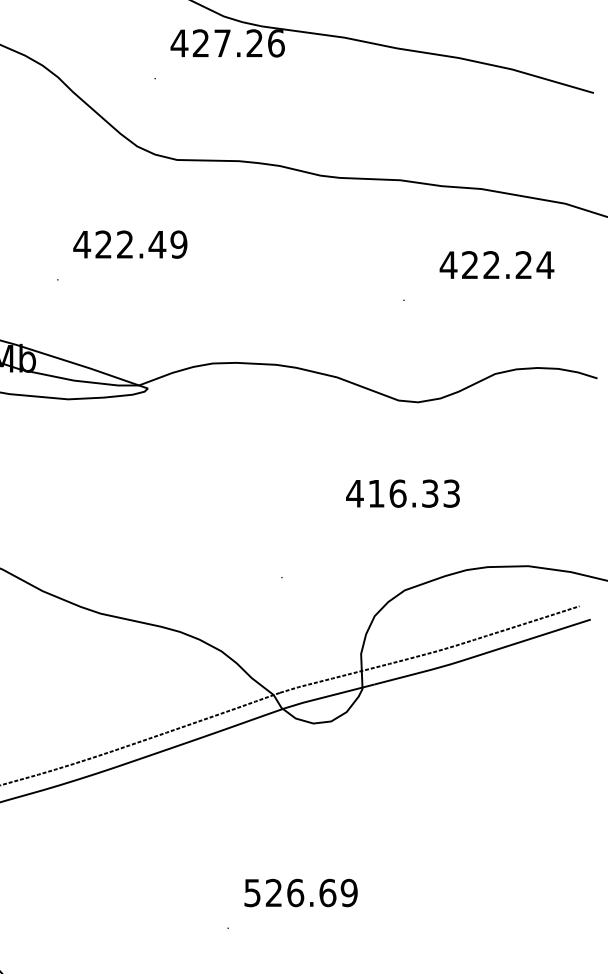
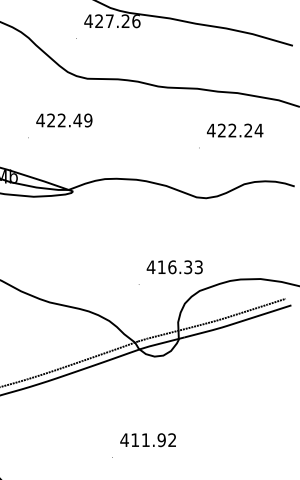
text: (497, 264) -> (235, 130), moved
text: (402, 494) -> (174, 267), moved
text: (300, 893) -> (148, 440), 526.69 -> 411.92

